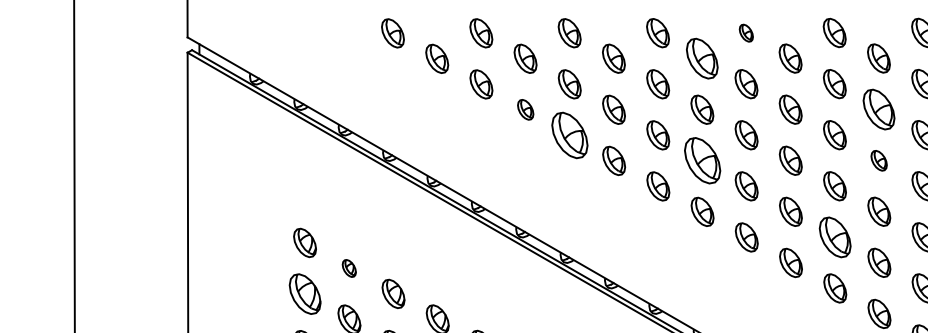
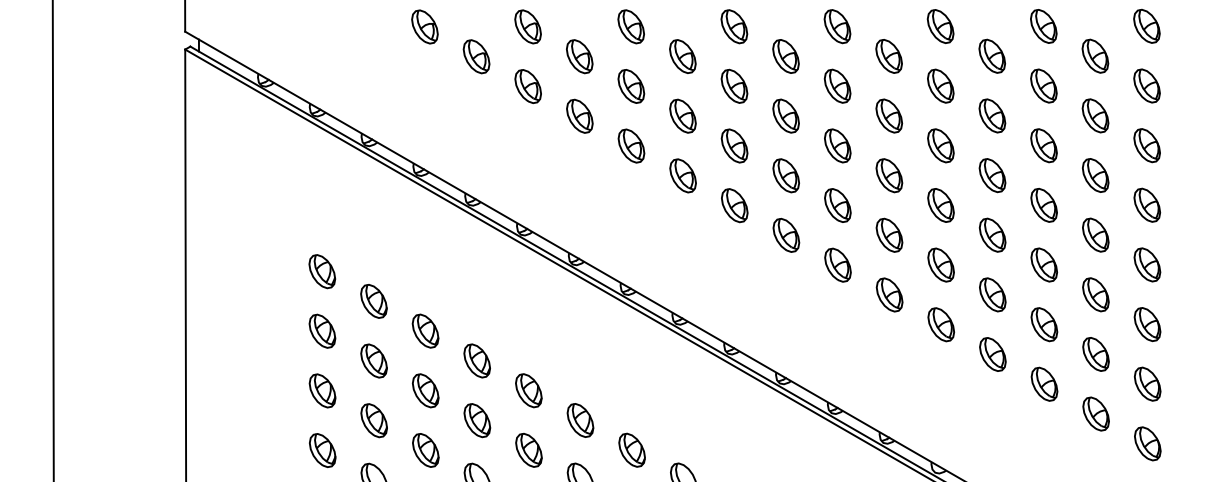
part: (746, 32) -> (837, 26), size x1.67
part: (701, 58) -> (785, 56), size x0.71
part: (525, 109) -> (579, 115), size x1.43
part: (879, 109) -> (992, 115), size x0.71
part: (569, 134) -> (631, 145), size x0.62
part: (701, 160) -> (785, 175), size x0.62
part: (879, 160) -> (992, 175), size x1.43
part: (834, 236) -> (940, 264), size x0.71
part: (348, 268) -> (373, 301), size x1.67
part: (305, 293) -> (322, 330), size x0.71

